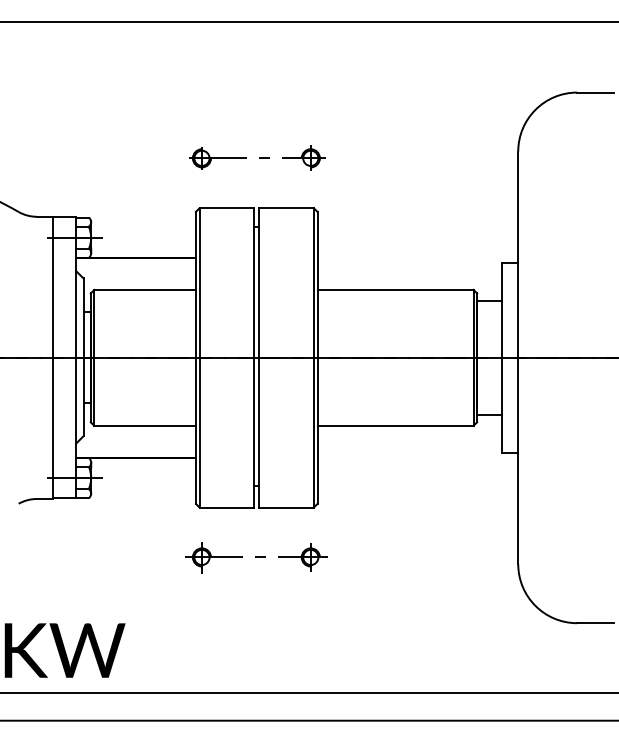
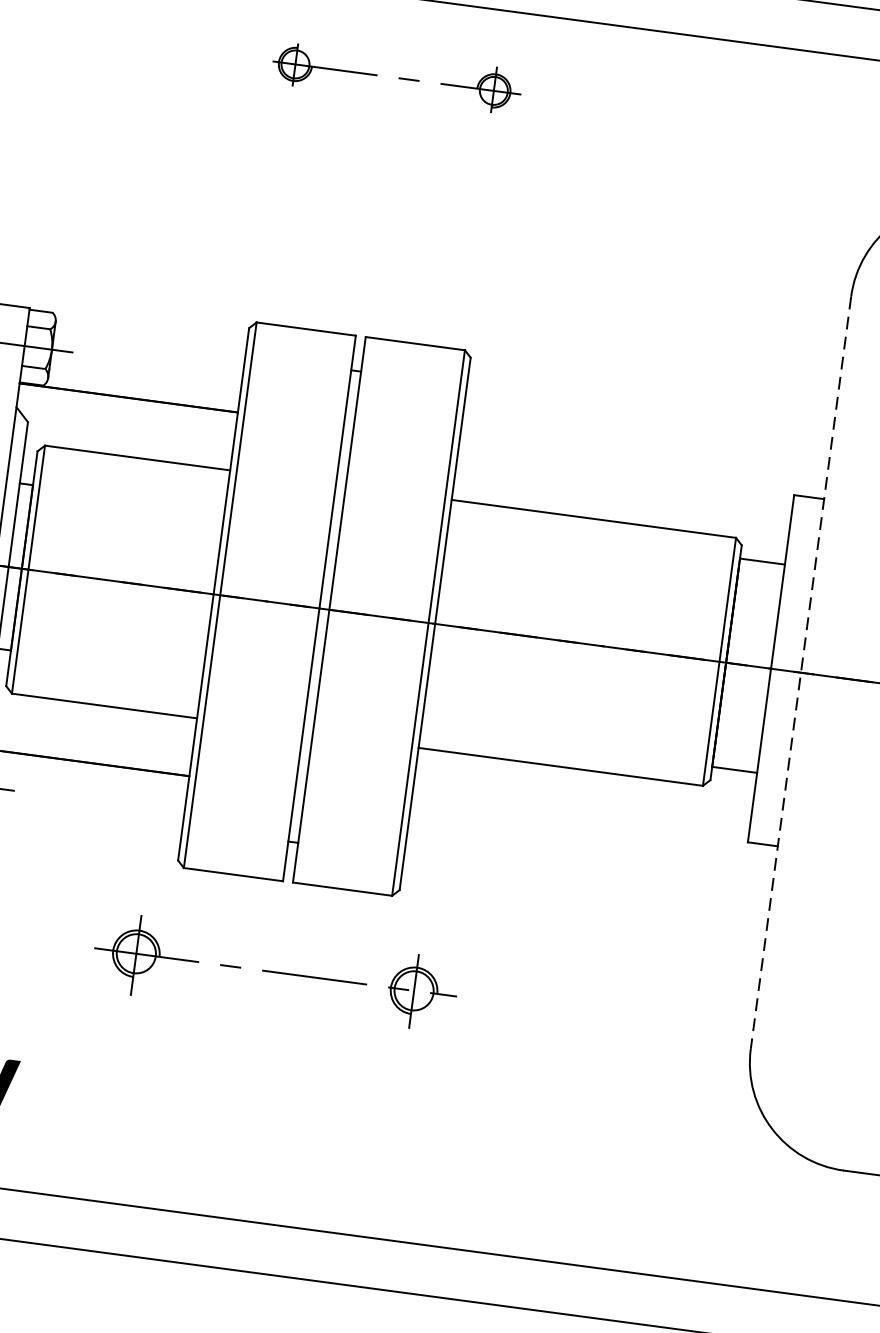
part: (257, 157) -> (396, 76), moved
line: (518, 358) -> (801, 673), solid -> dashed
part: (256, 557) -> (275, 972), size x1.4

